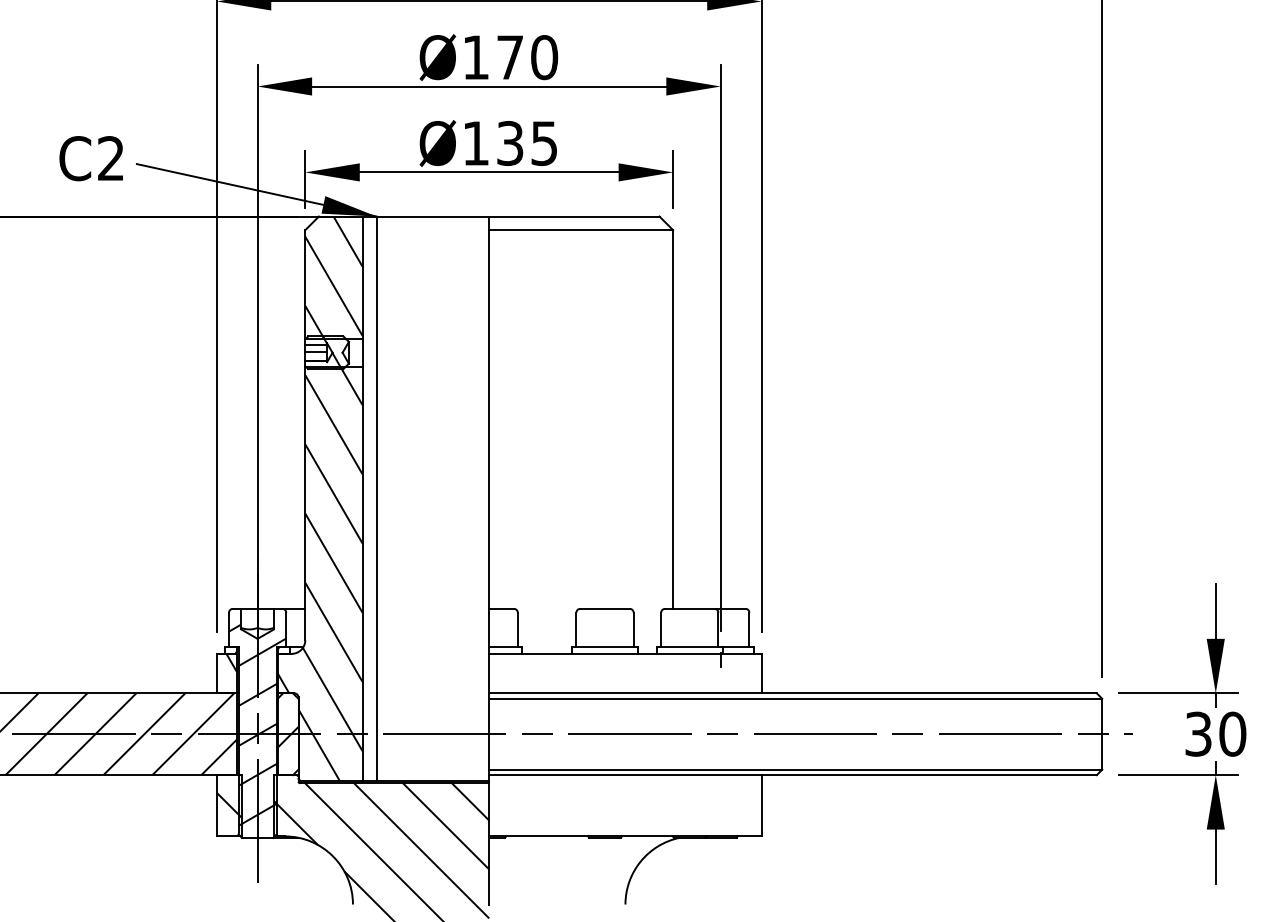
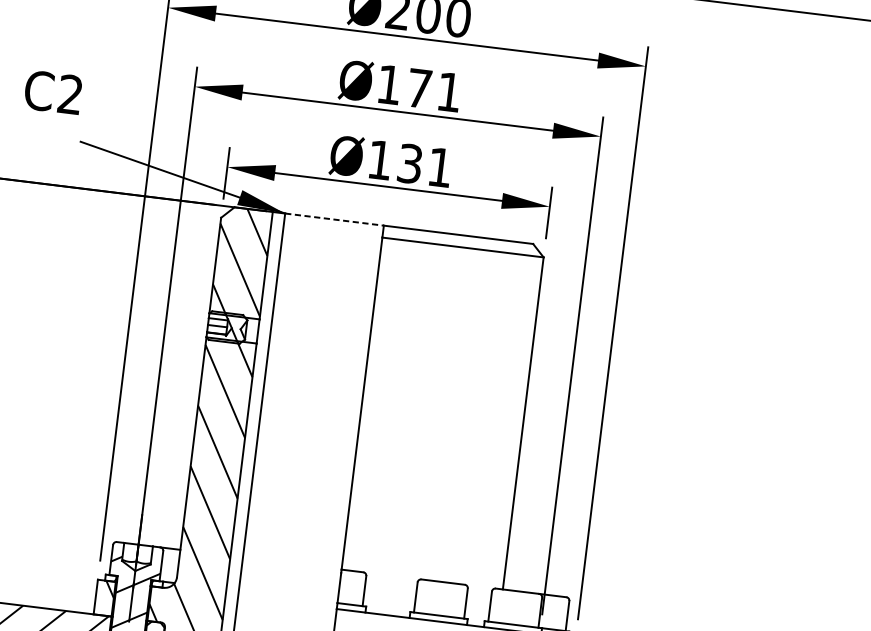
text: (544, 57) -> (449, 92), Ø170 -> Ø171
text: (543, 143) -> (439, 167), Ø135 -> Ø131
text: (90, 158) -> (52, 92), moved
line: (433, 216) -> (335, 219), solid -> dashed

